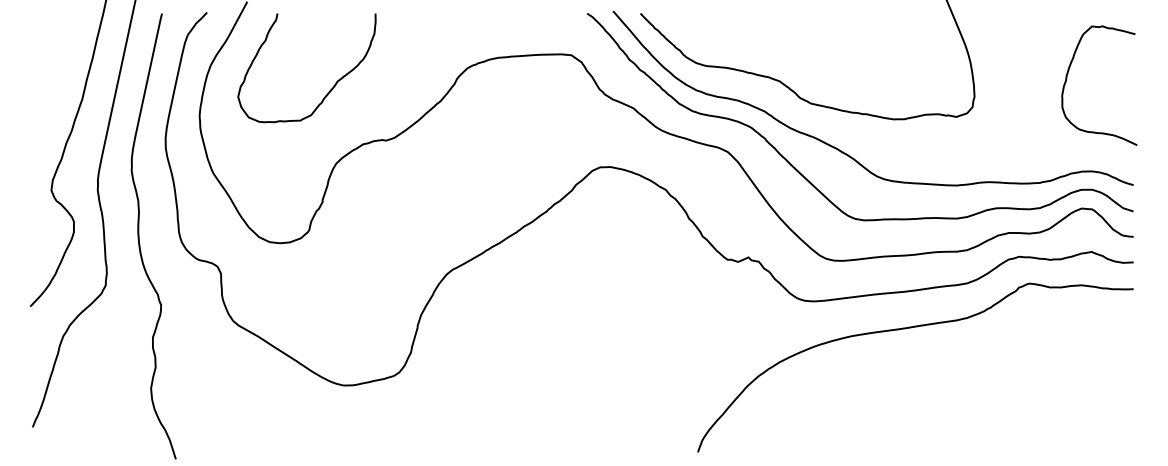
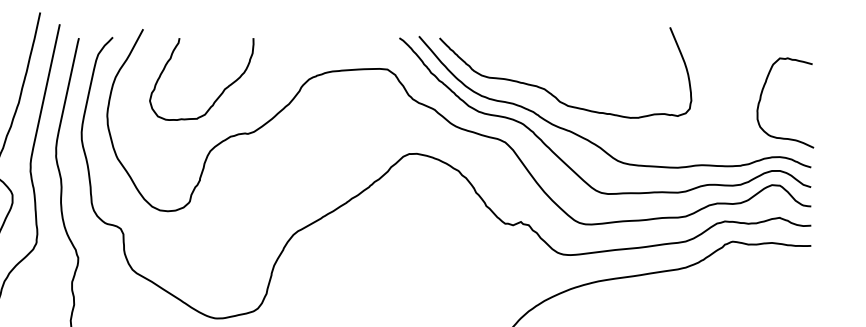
curve: (1067, 78) -> (761, 97), moved
curve: (329, 90) -> (218, 96), moved

